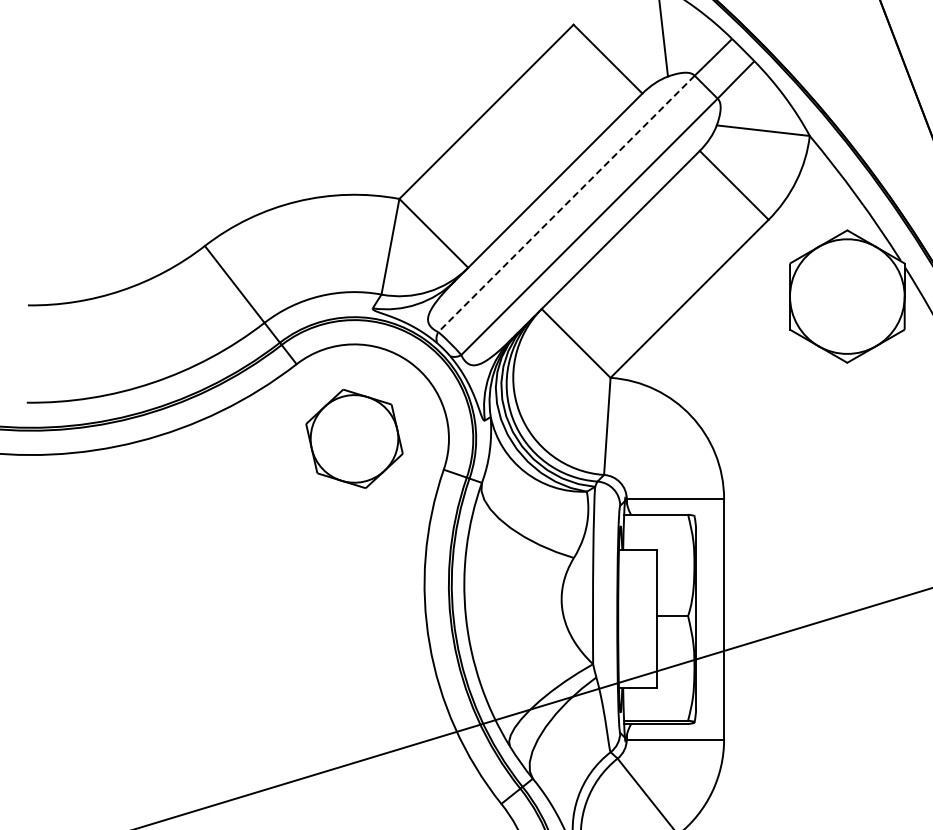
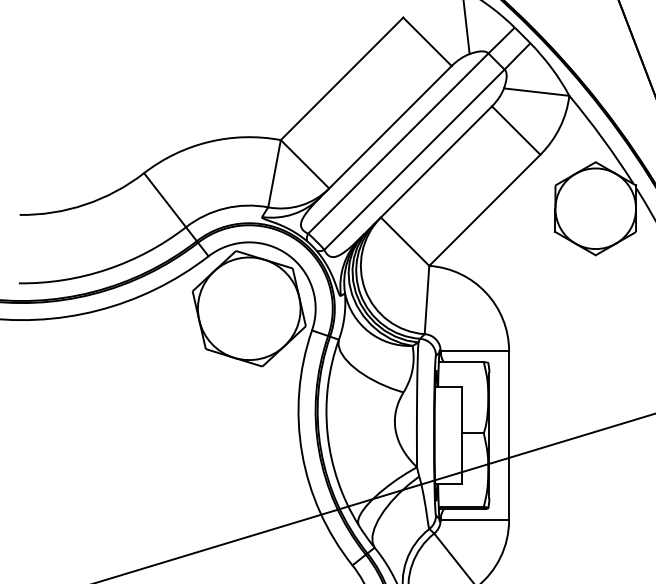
line: (566, 204) -> (398, 144), dashed -> solid
part: (354, 438) -> (249, 308), size x1.67

